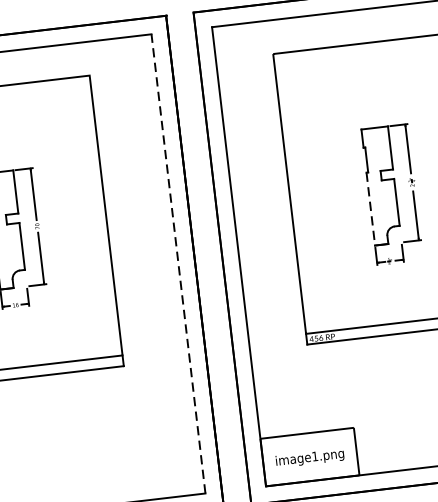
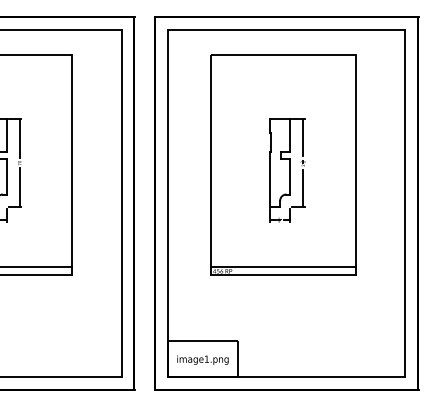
line: (371, 209) -> (270, 179), dashed -> solid
line: (178, 263) -> (121, 203), dashed -> solid

